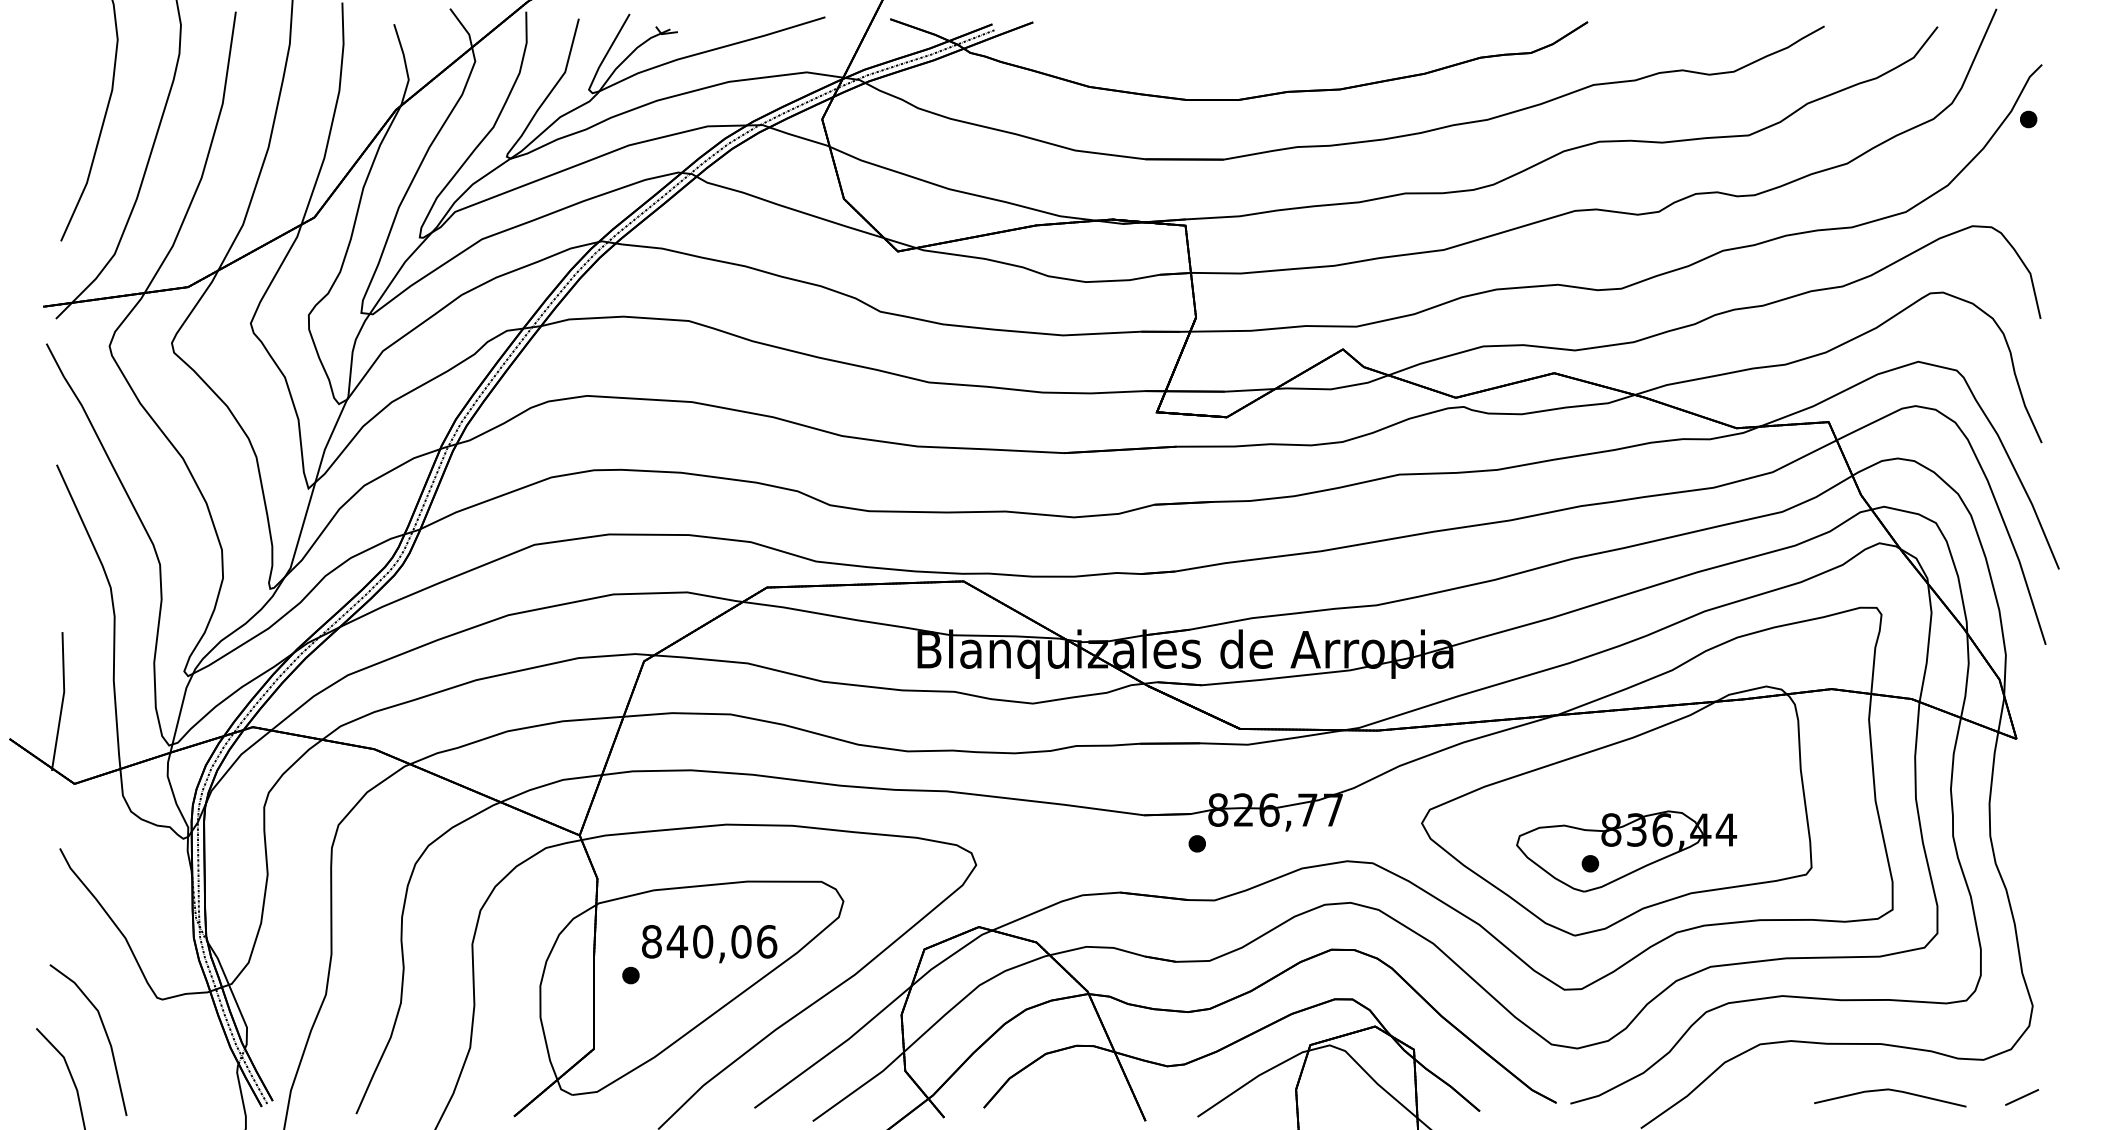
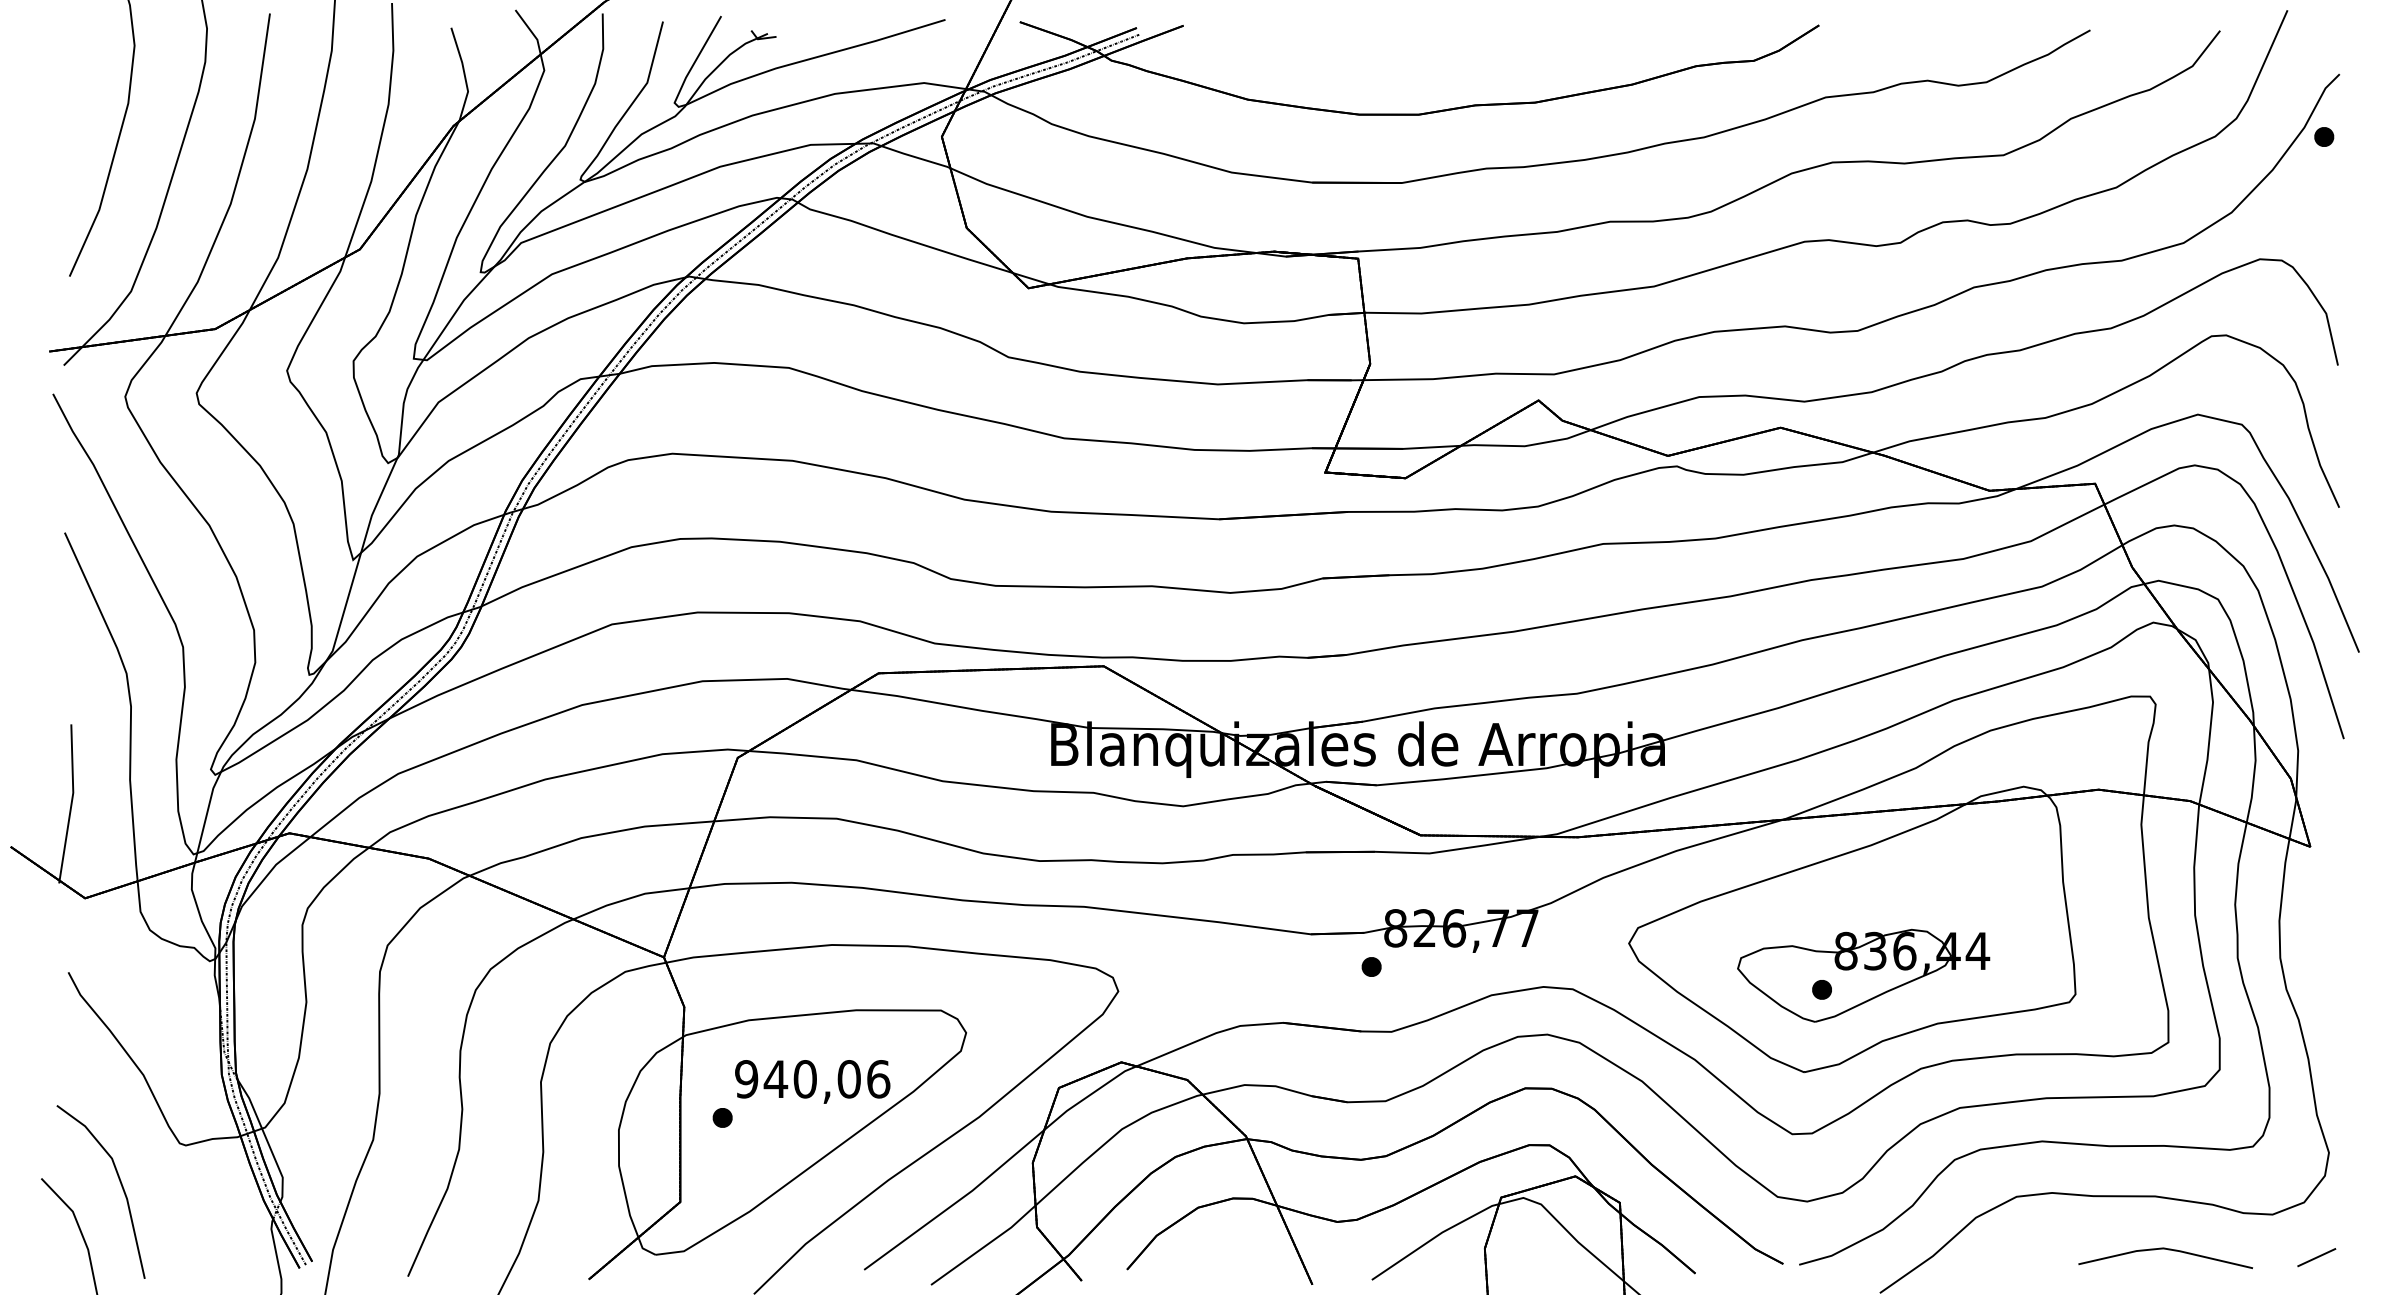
text: (651, 942) -> (746, 1079), 840,06 -> 940,06

